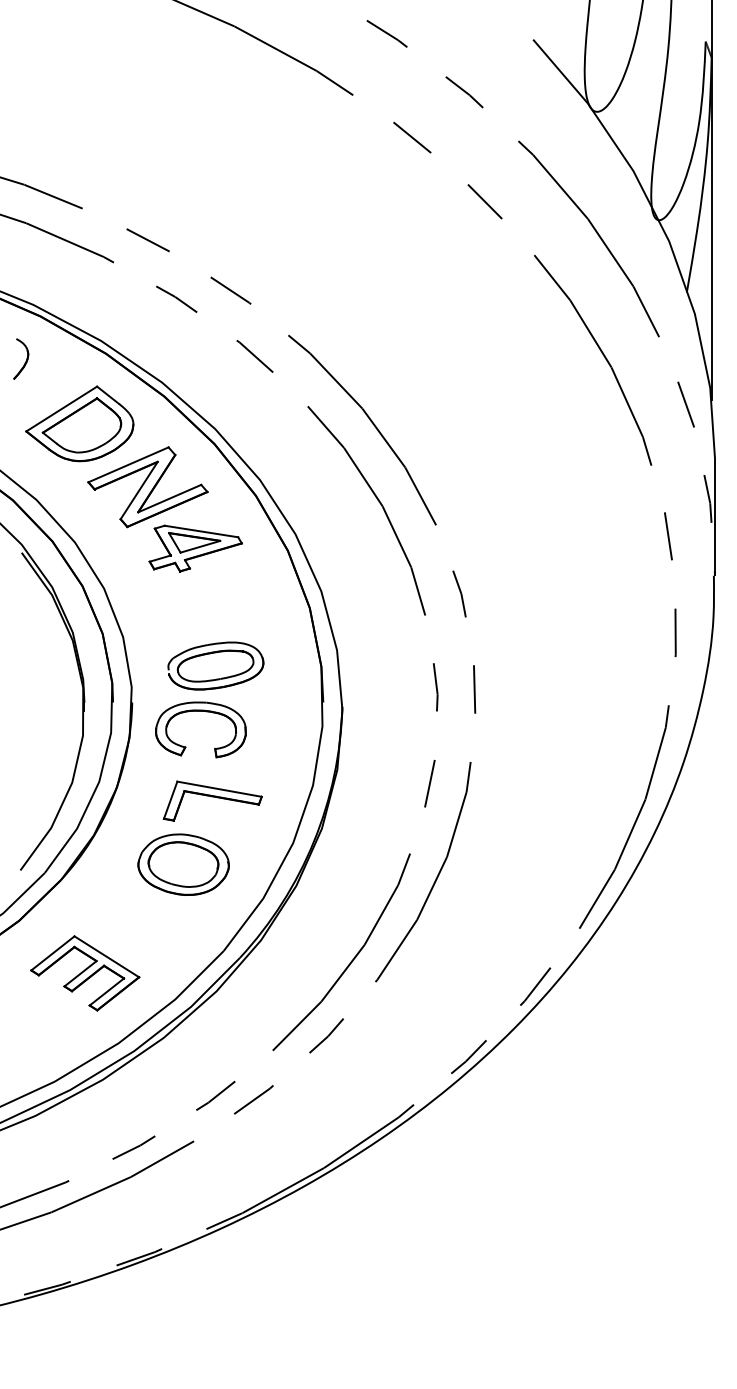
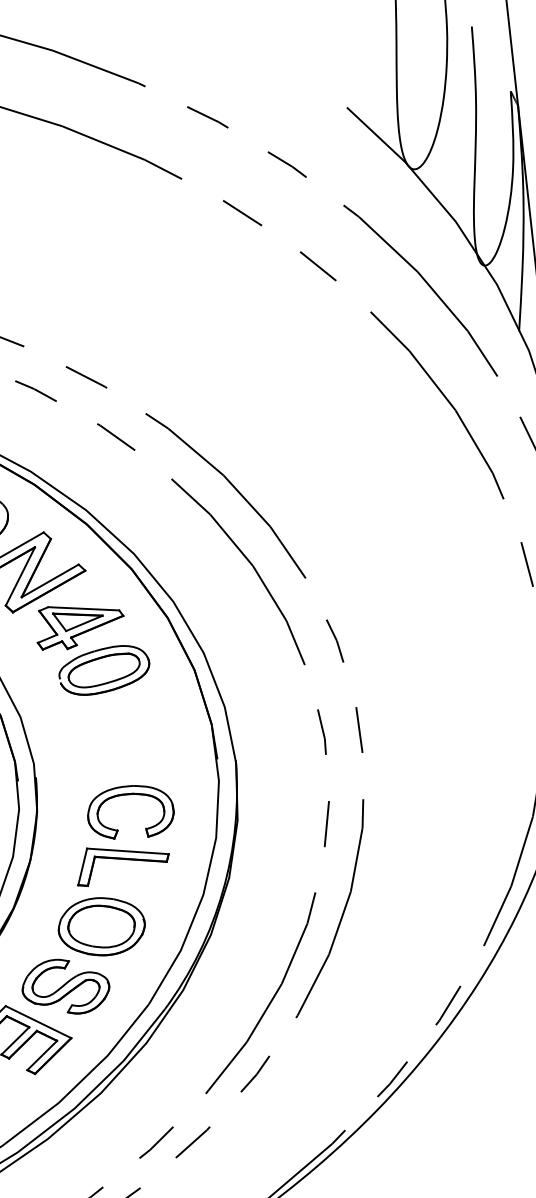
part: (215, 665) -> (103, 669), moved
part: (200, 711) -> (128, 794), moved
part: (138, 923) -> (65, 987), added

